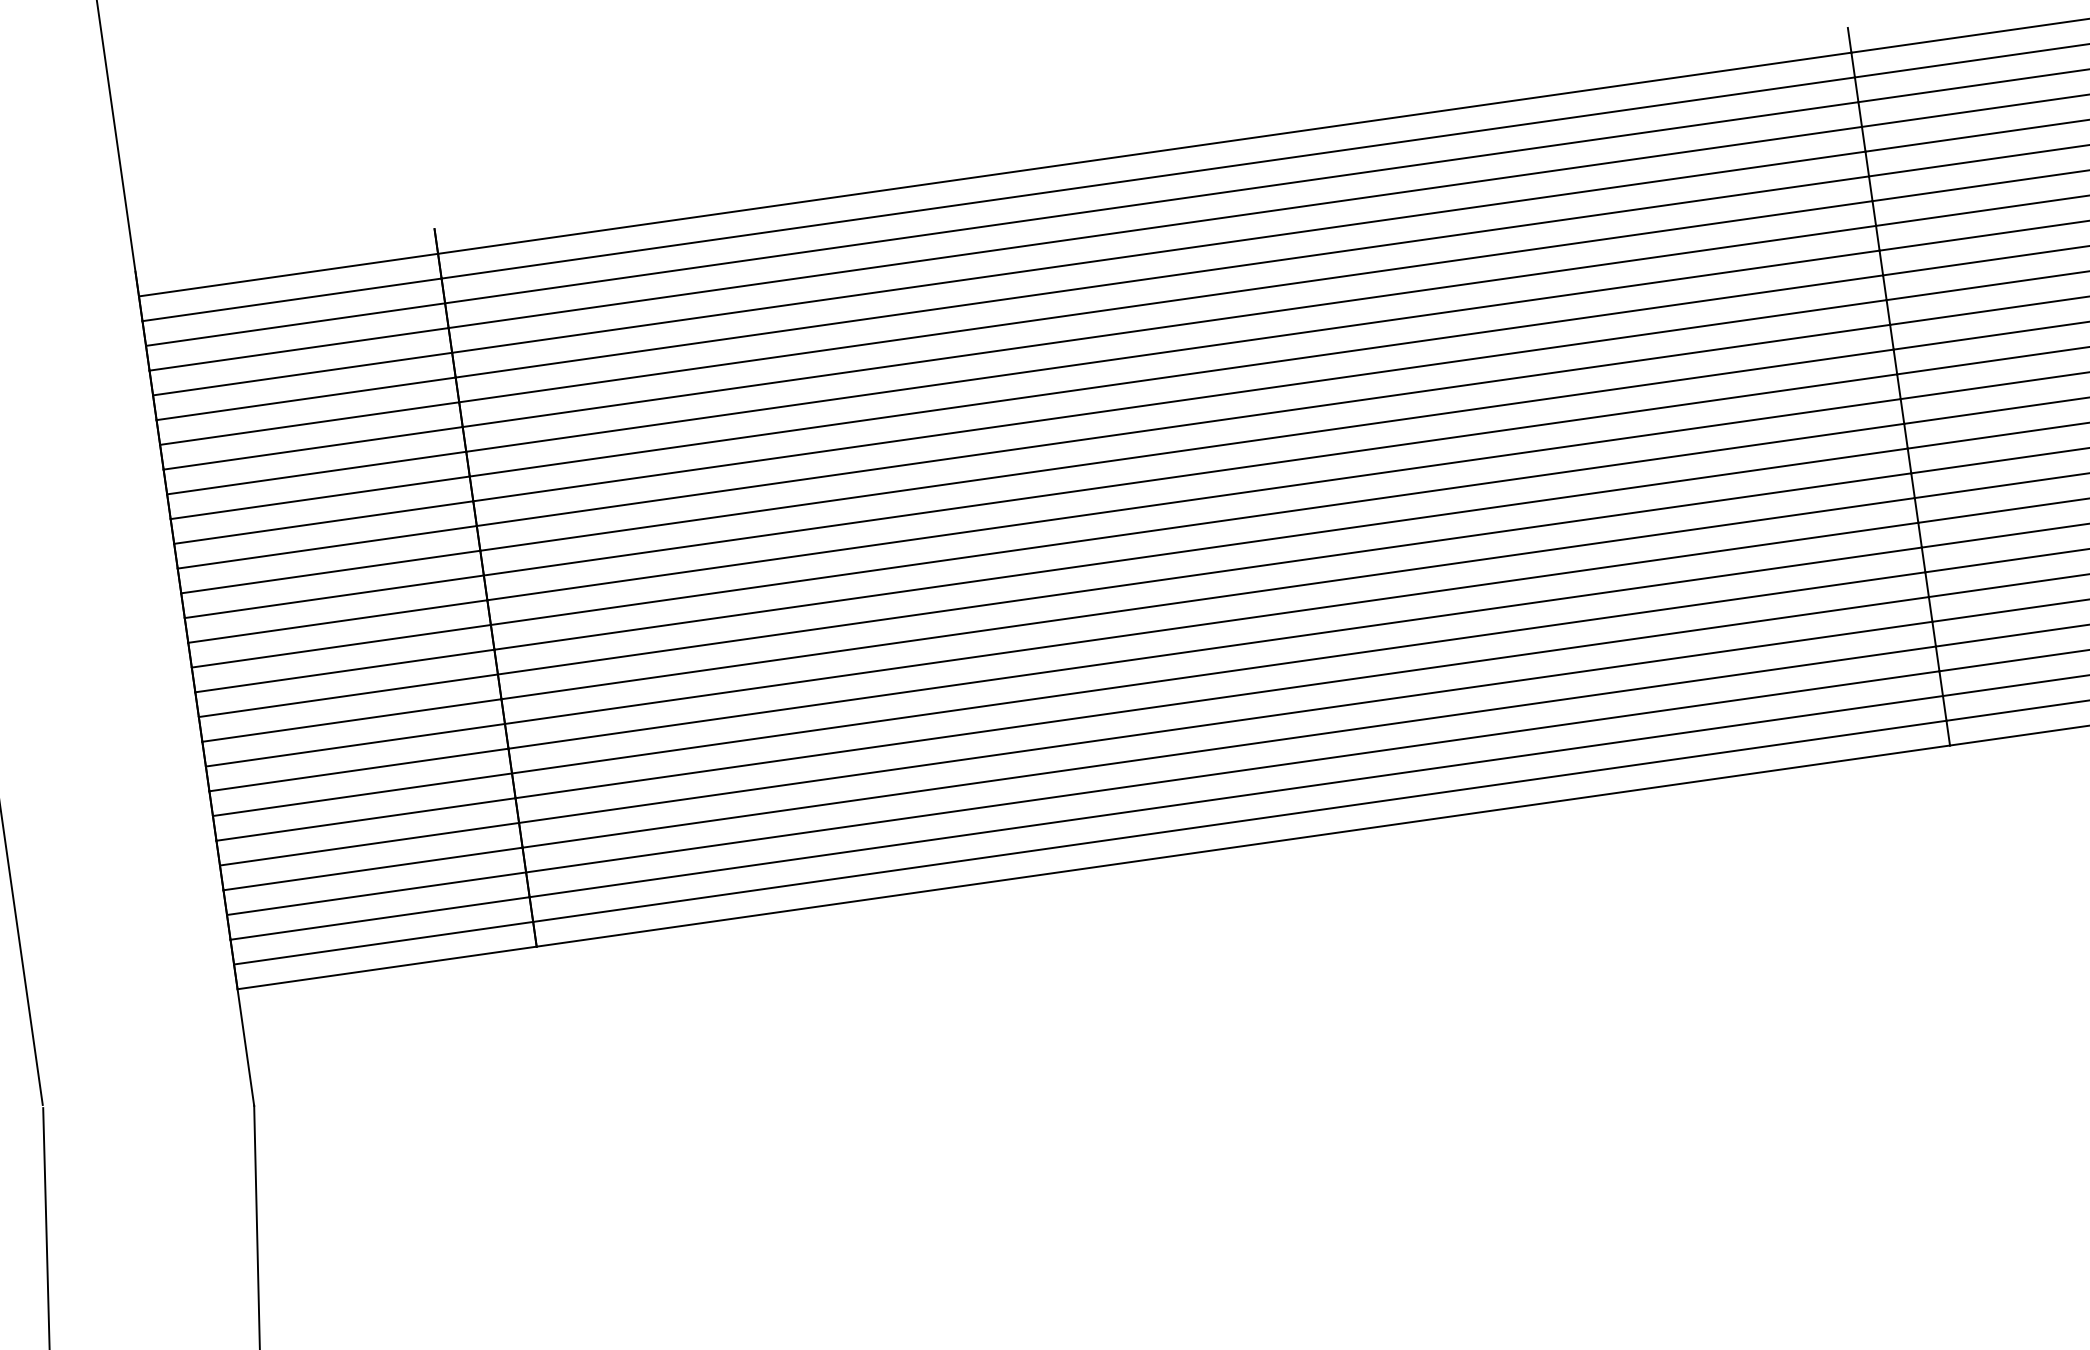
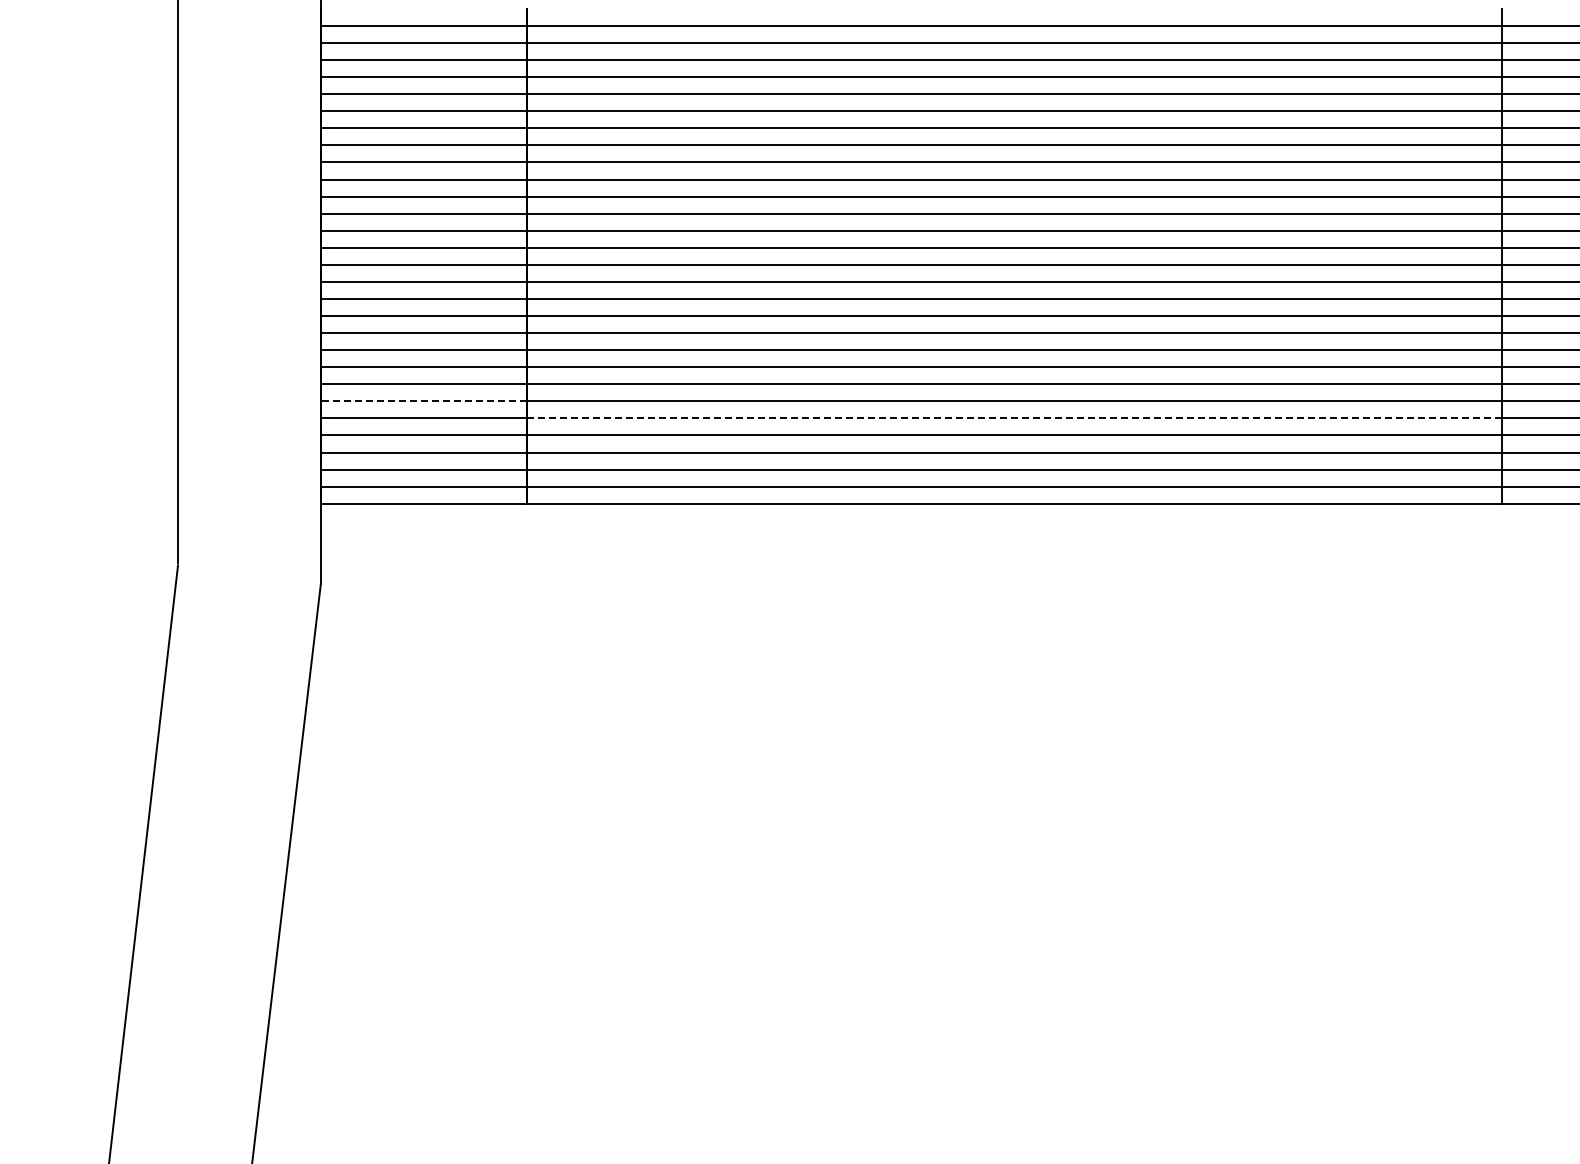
line: (1225, 722) -> (1014, 418), solid -> dashed
line: (365, 819) -> (423, 401), solid -> dashed

